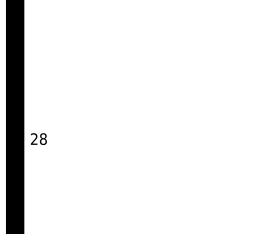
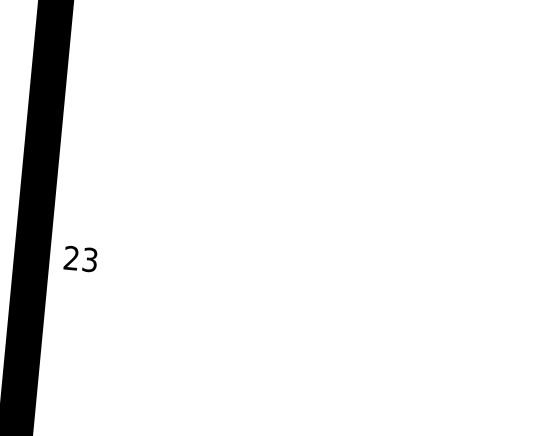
text: (42, 138) -> (88, 258), 28 -> 23

